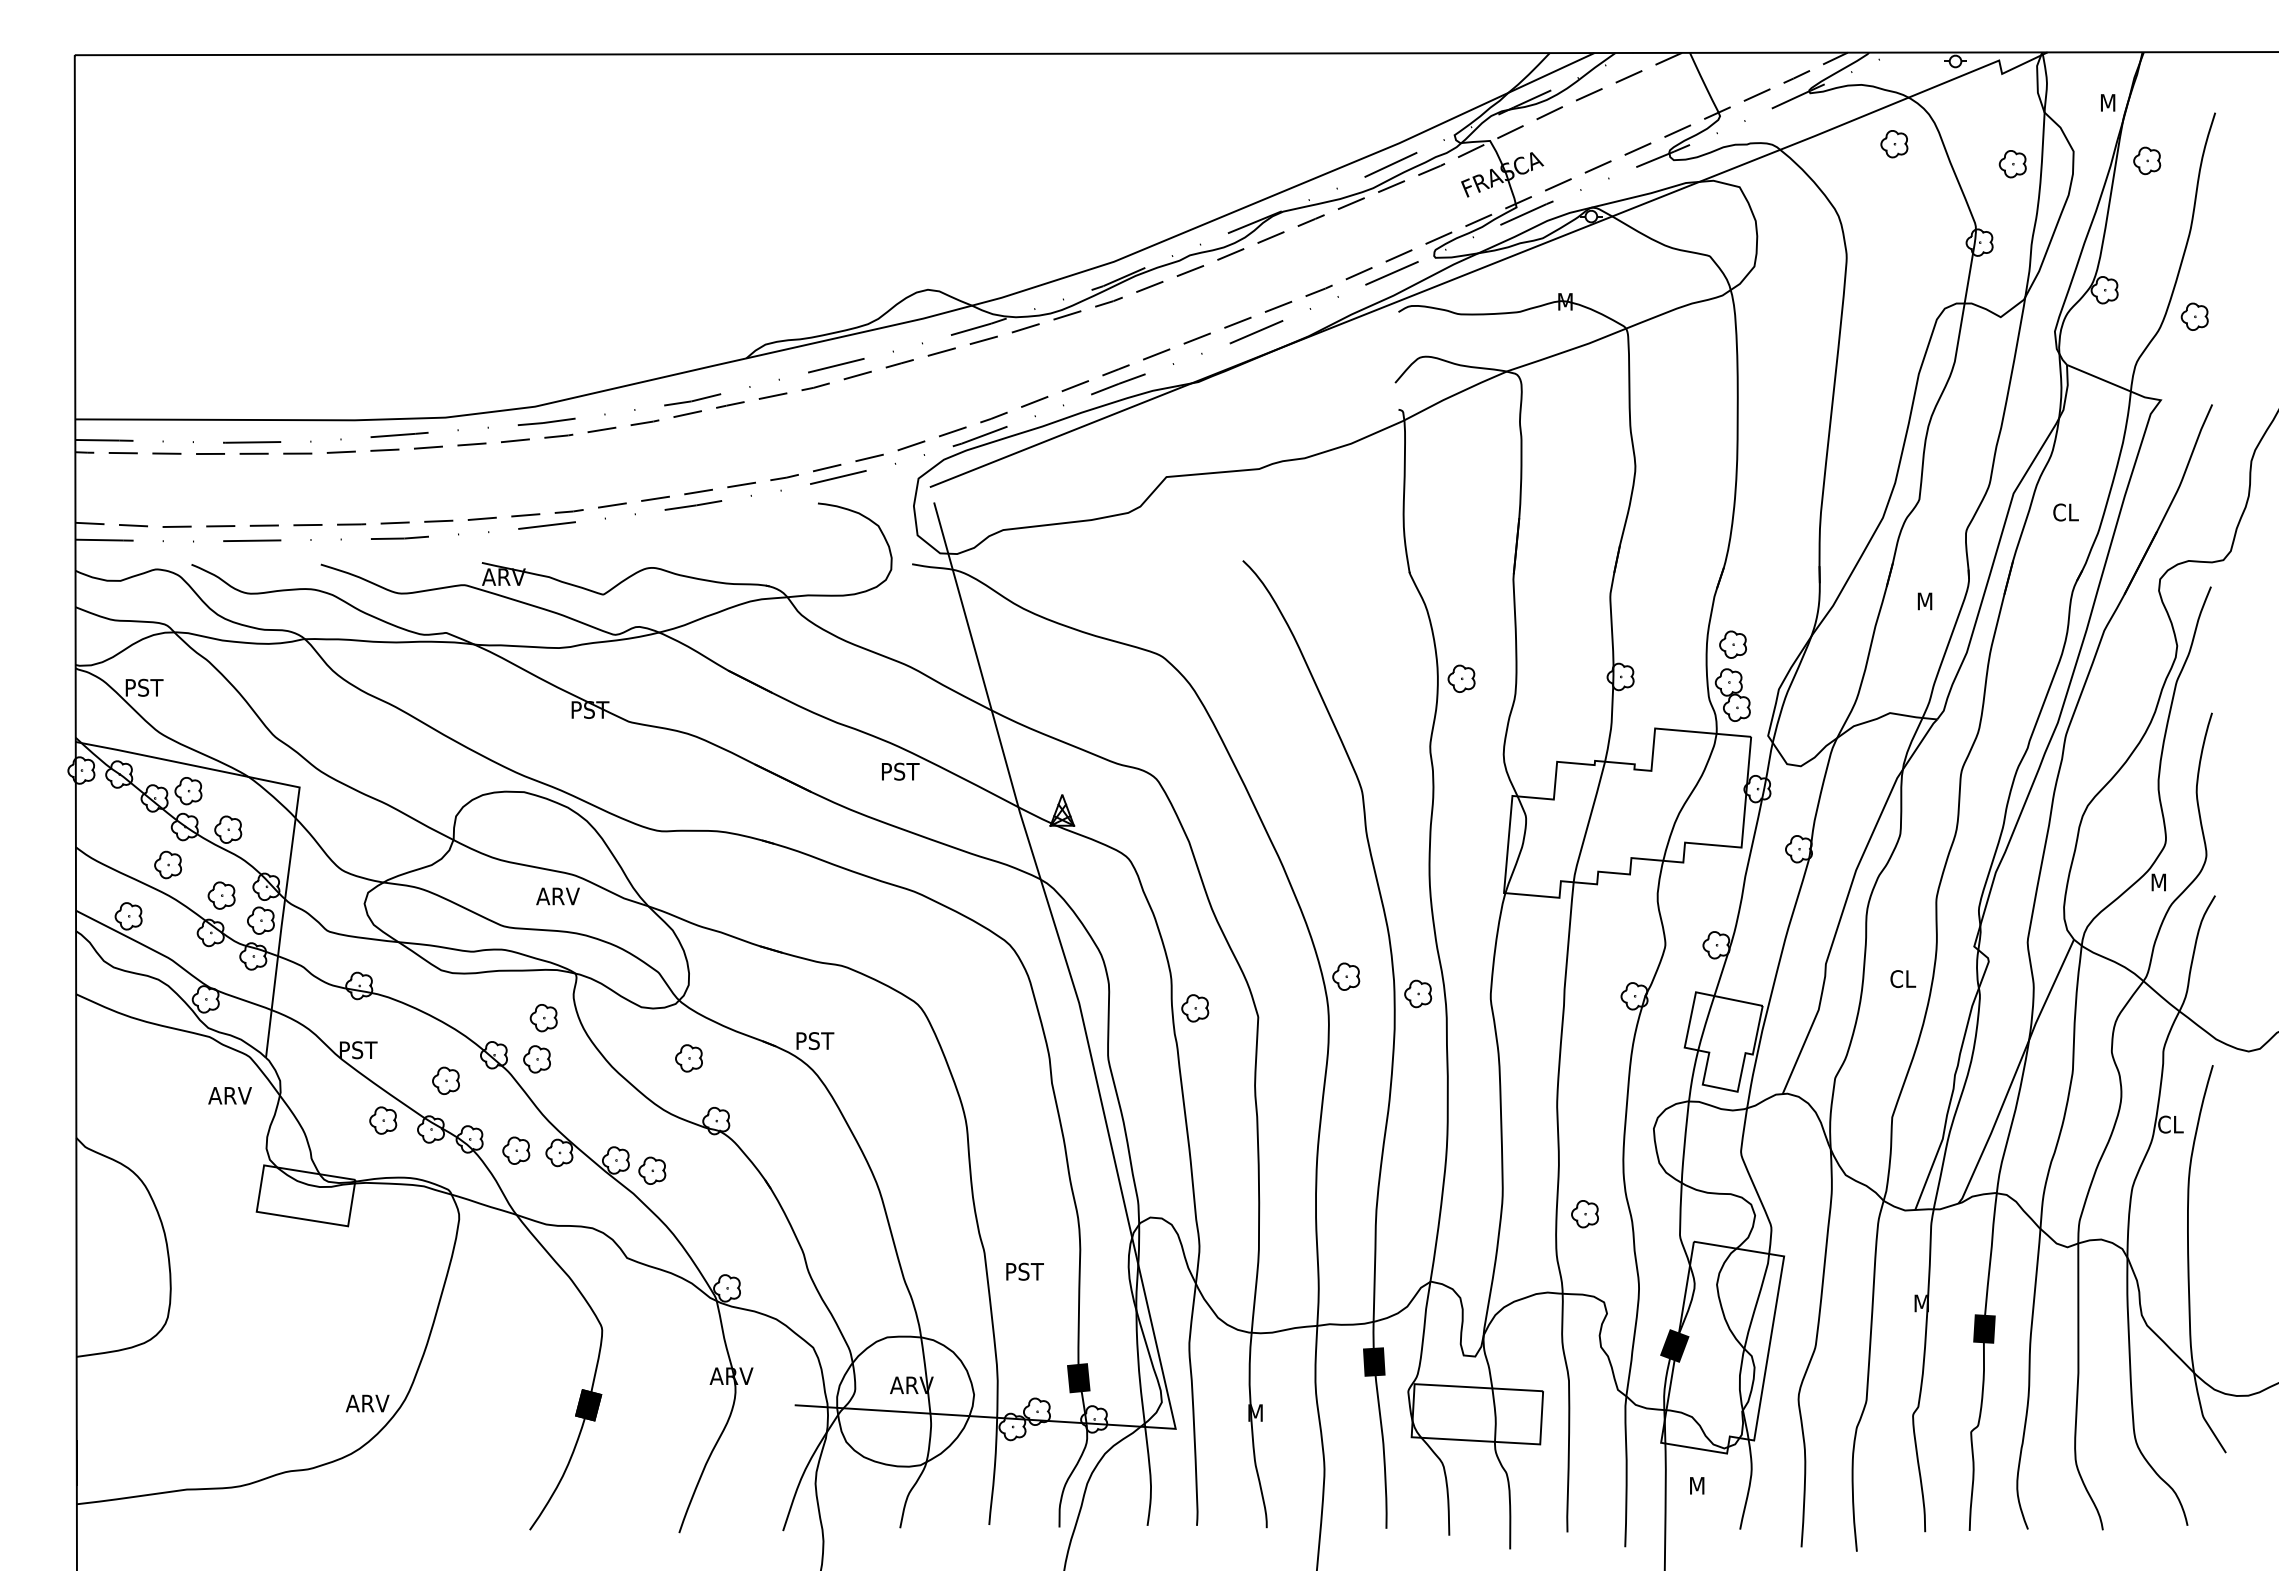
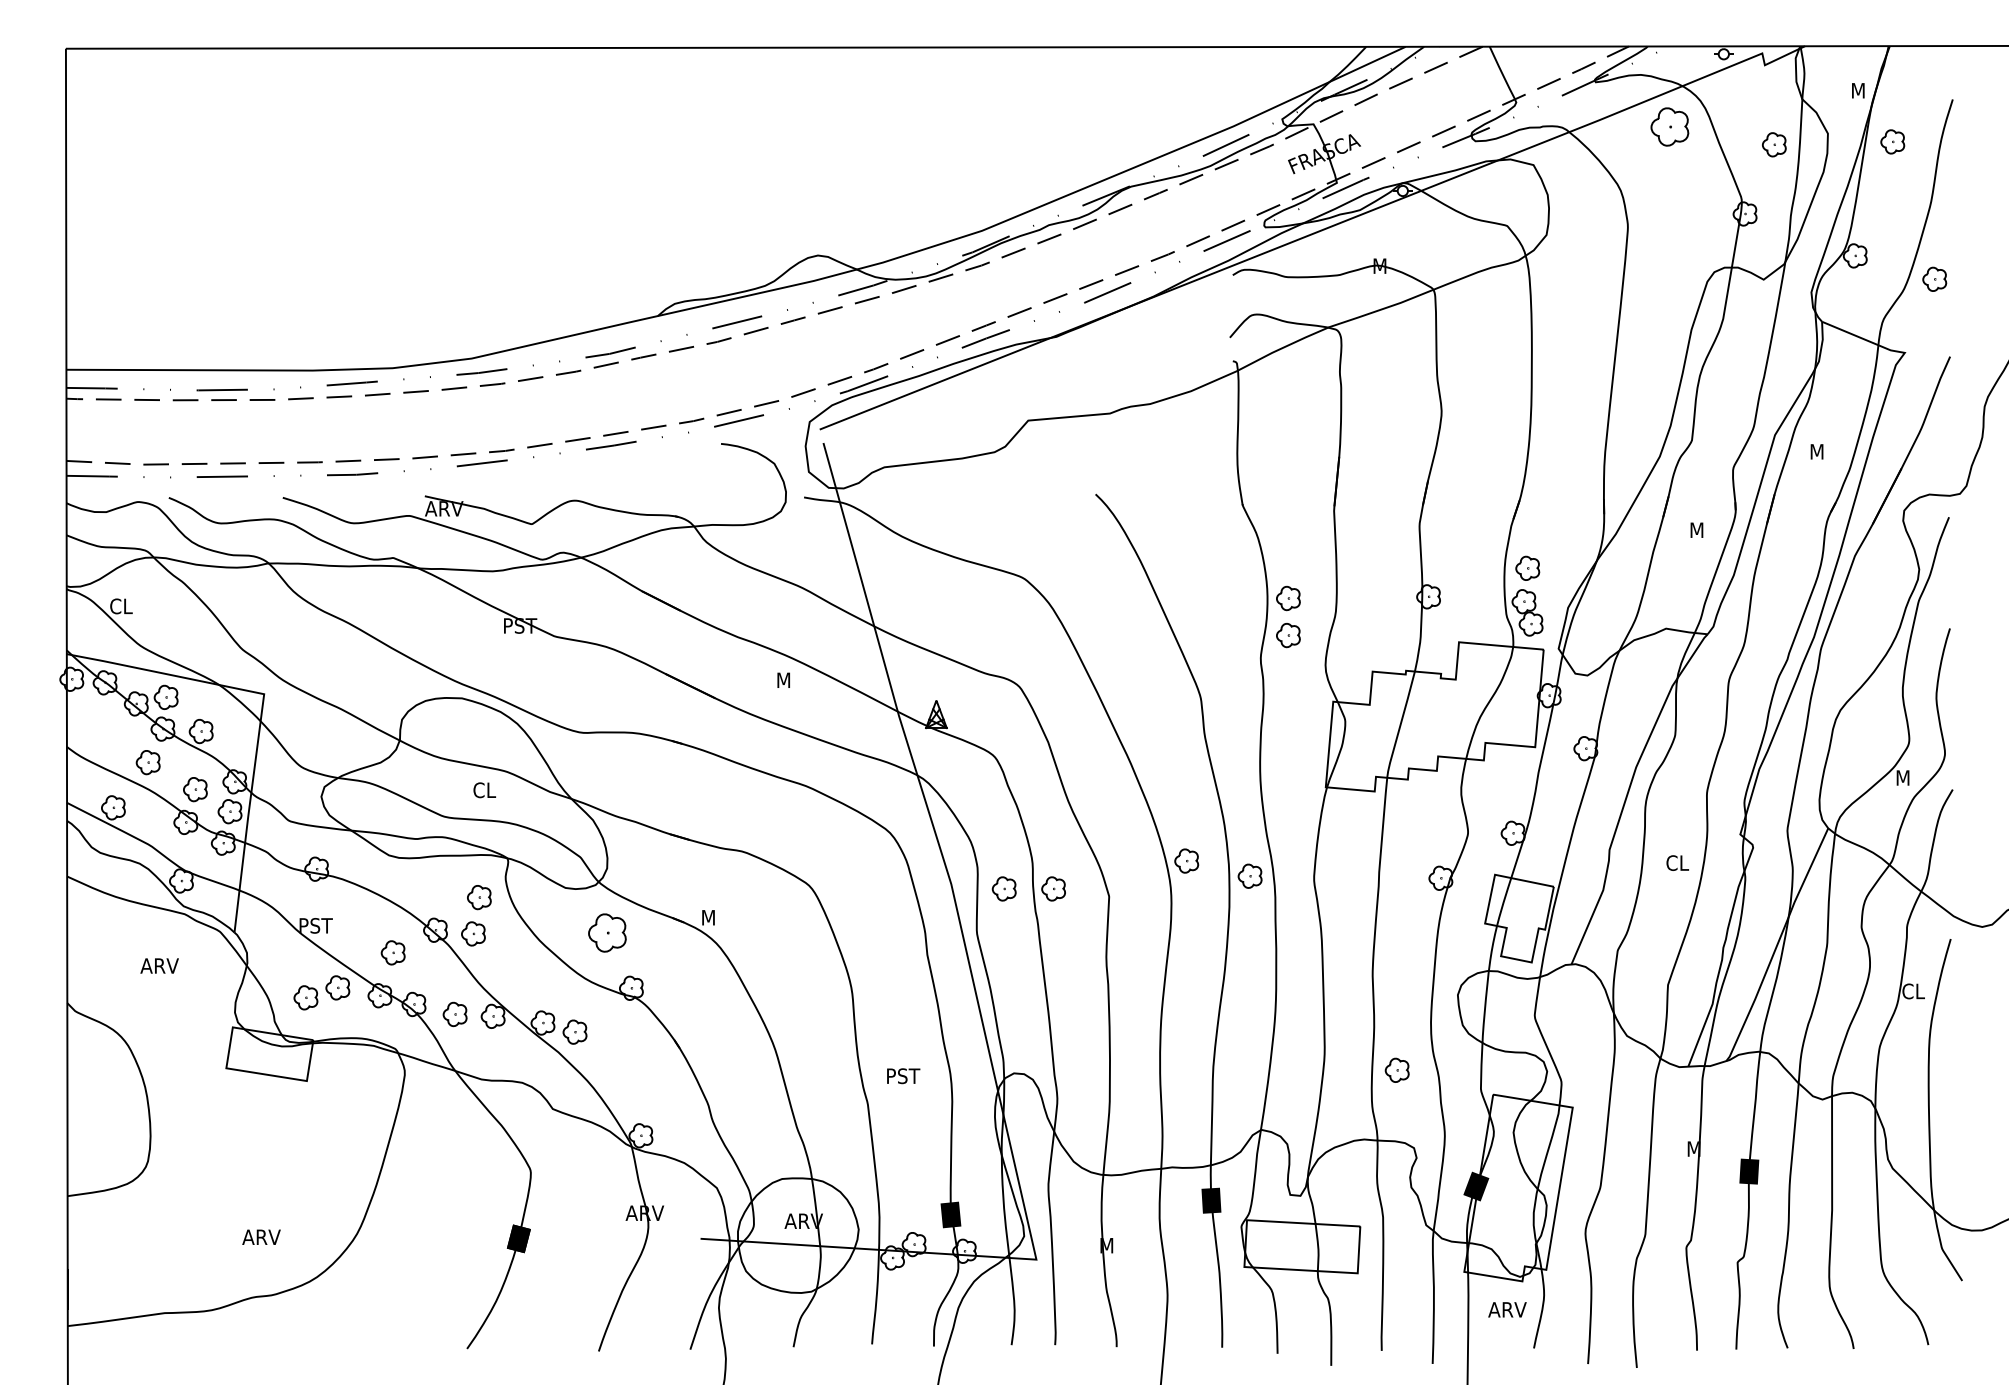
part: (1894, 144) -> (1670, 127), size x1.6
text: (2065, 512) -> (1820, 451), CL -> M
text: (144, 687) -> (127, 606), PST -> CL
part: (1461, 720) -> (1288, 635), added
text: (901, 771) -> (794, 680), PST -> M
text: (557, 896) -> (491, 790), ARV -> CL
part: (1139, 1008) -> (1004, 889), added
text: (816, 1041) -> (719, 918), PST -> M
part: (688, 1058) -> (606, 933), size x1.6
text: (229, 1095) -> (159, 965), moved
part: (346, 1131) -> (305, 997), added
text: (1024, 1271) -> (903, 1075), moved
text: (367, 1403) -> (261, 1237), moved
text: (1709, 1485) -> (1506, 1309), M -> ARV

